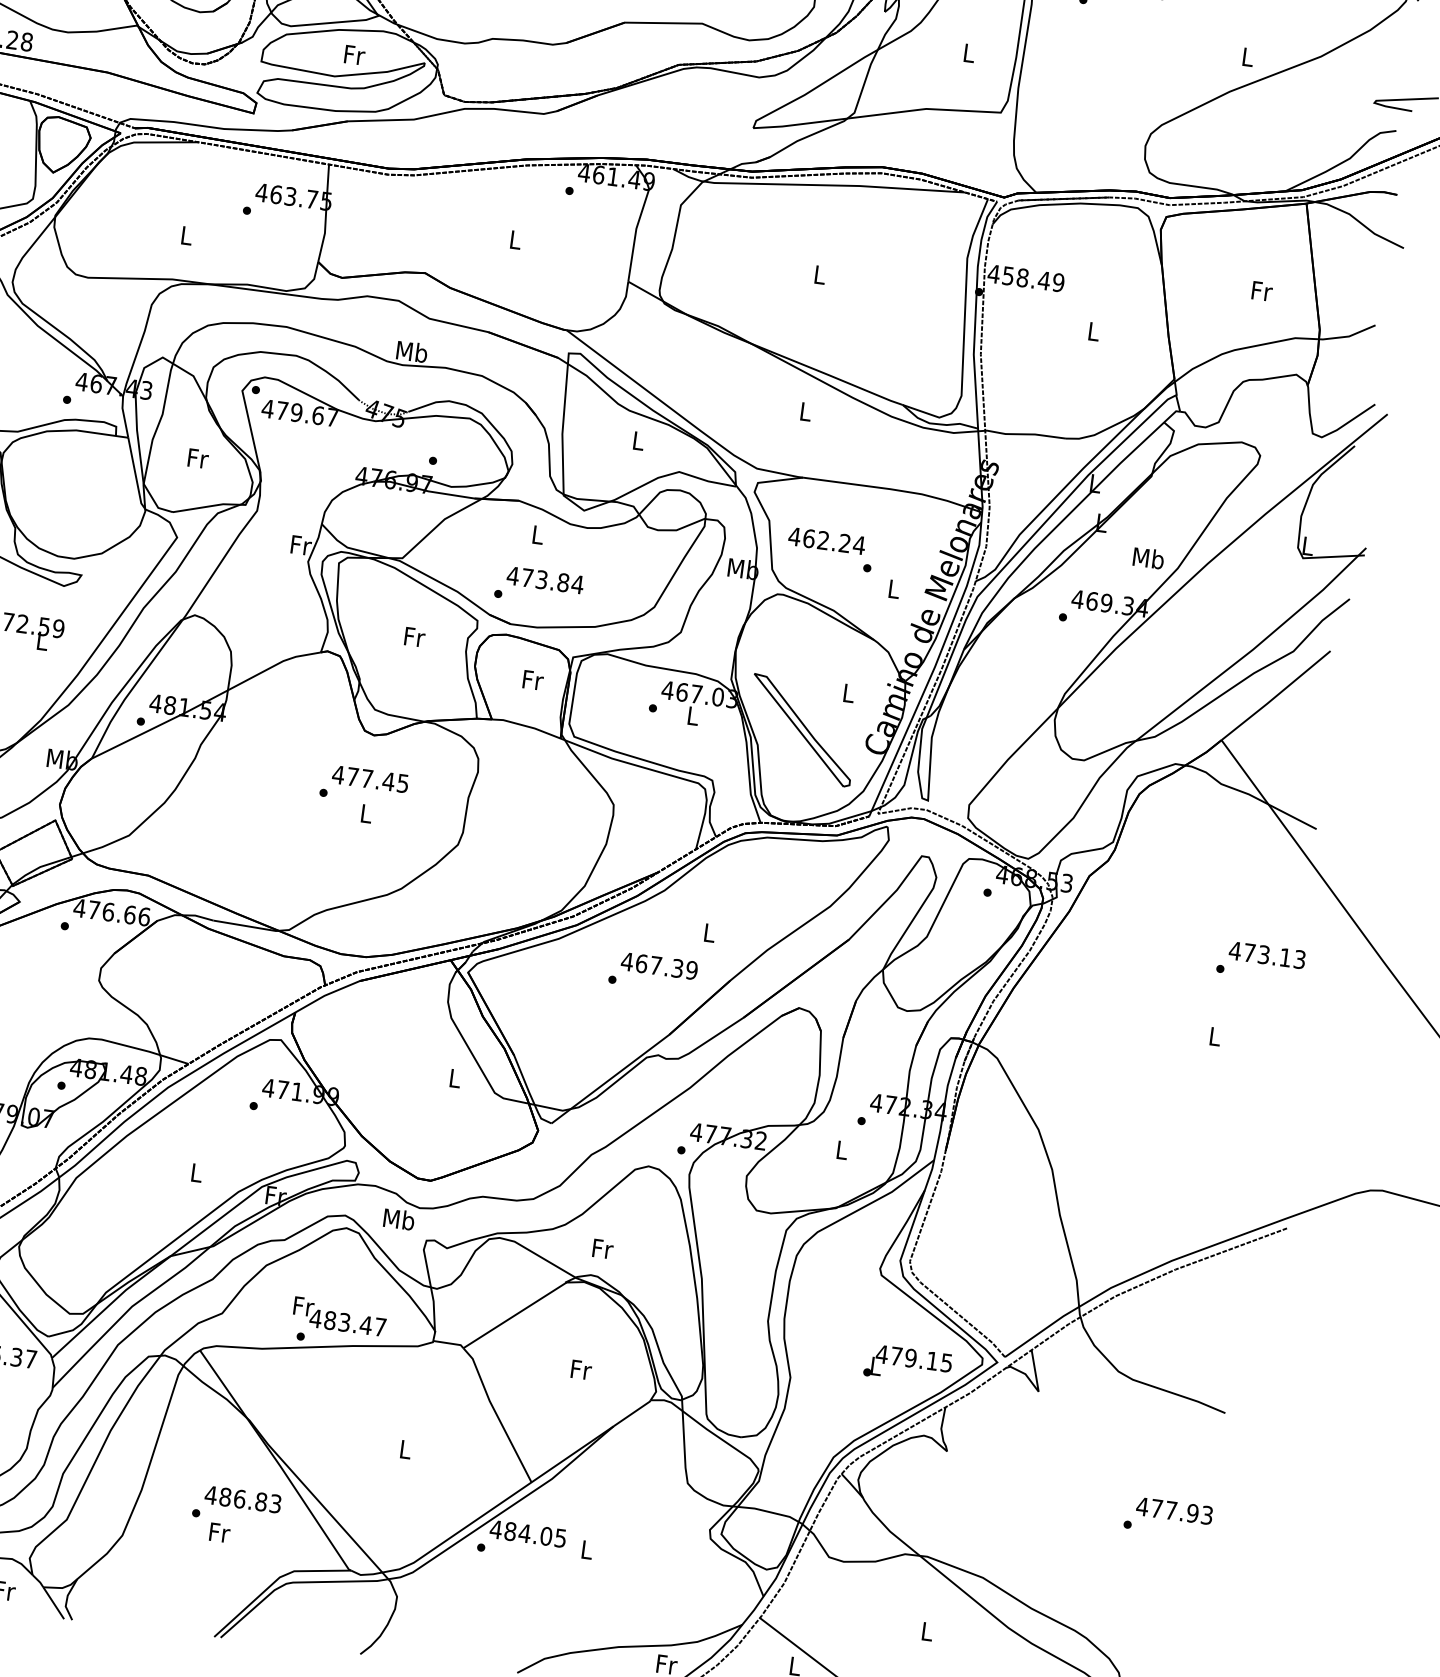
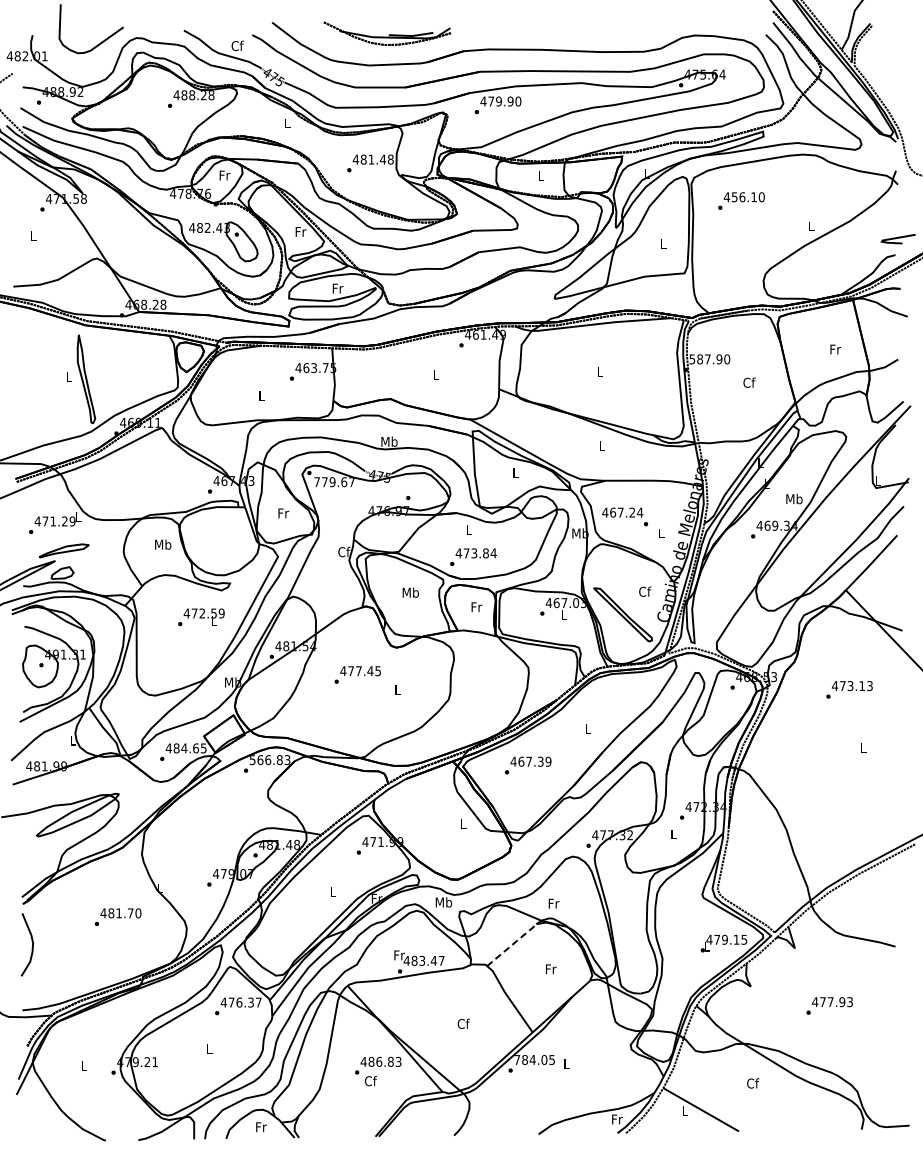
text: (1025, 278) -> (709, 359), 458.49 -> 587.90
text: (1094, 331) -> (749, 382), L -> Cf
text: (268, 409) -> (317, 482), 479.67 -> 779.67
text: (822, 540) -> (620, 512), 462.24 -> 467.24
text: (301, 544) -> (344, 551), Fr -> Cf
text: (413, 636) -> (410, 592), Fr -> Mb
text: (849, 692) -> (645, 591), L -> Cf
text: (363, 784) -> (357, 674), moved
text: (110, 913) -> (269, 760), 476.66 -> 566.83
text: (1261, 960) -> (849, 689), moved
text: (653, 972) -> (528, 765), moved
line: (515, 1316) -> (512, 945), solid -> dashed
text: (405, 1448) -> (463, 1023), L -> Cf
text: (1168, 1516) -> (829, 1005), moved
text: (496, 1528) -> (517, 1059), 484.05 -> 784.05
text: (220, 1531) -> (371, 1080), Fr -> Cf
text: (928, 1631) -> (753, 1083), L -> Cf

